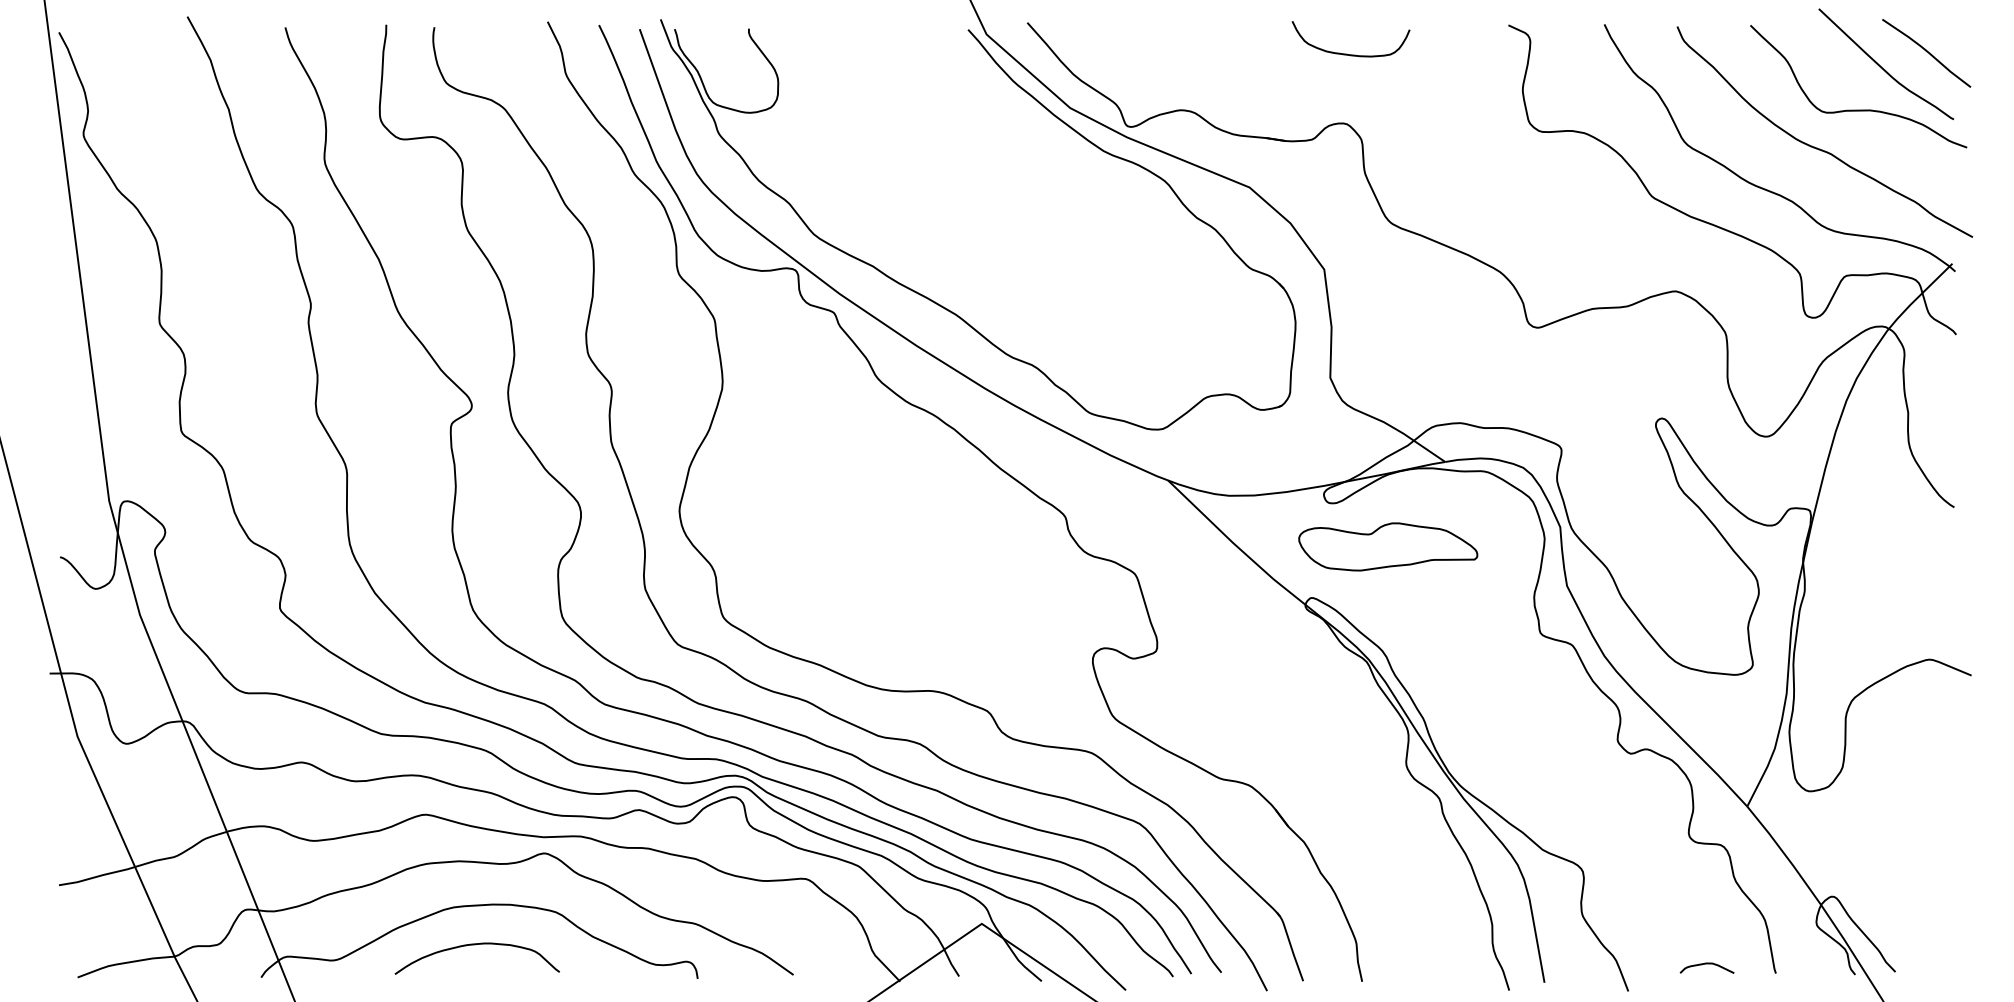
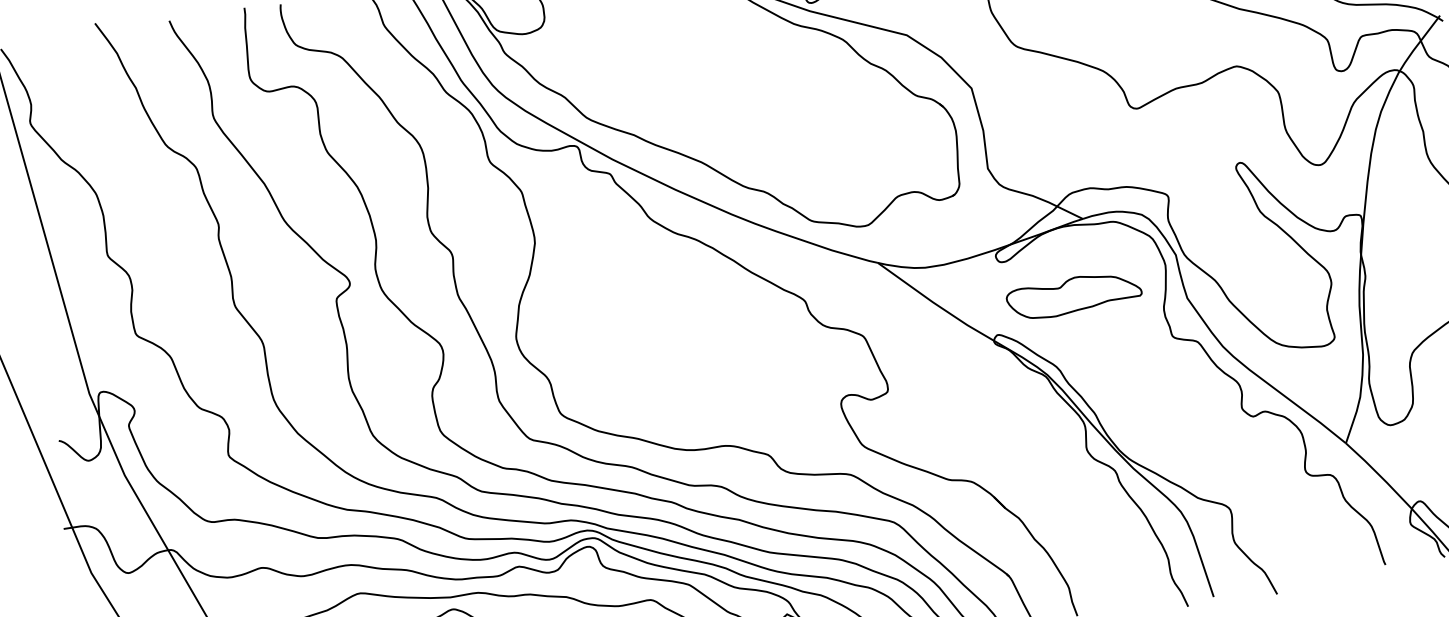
part: (1388, 546) -> (1074, 295), moved
curve: (1706, 964) -> (1332, 565), removed

